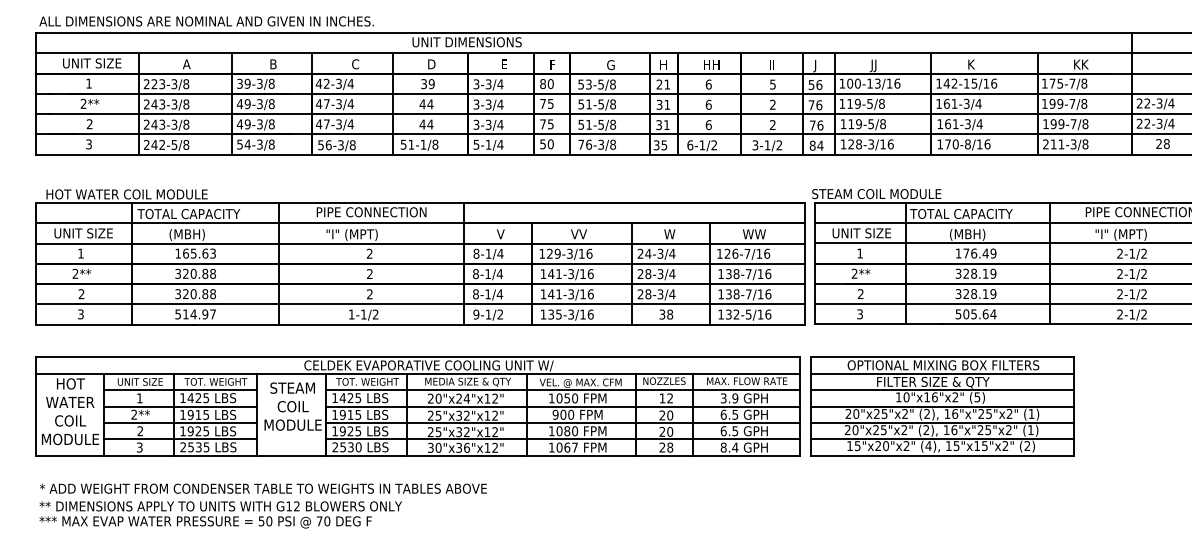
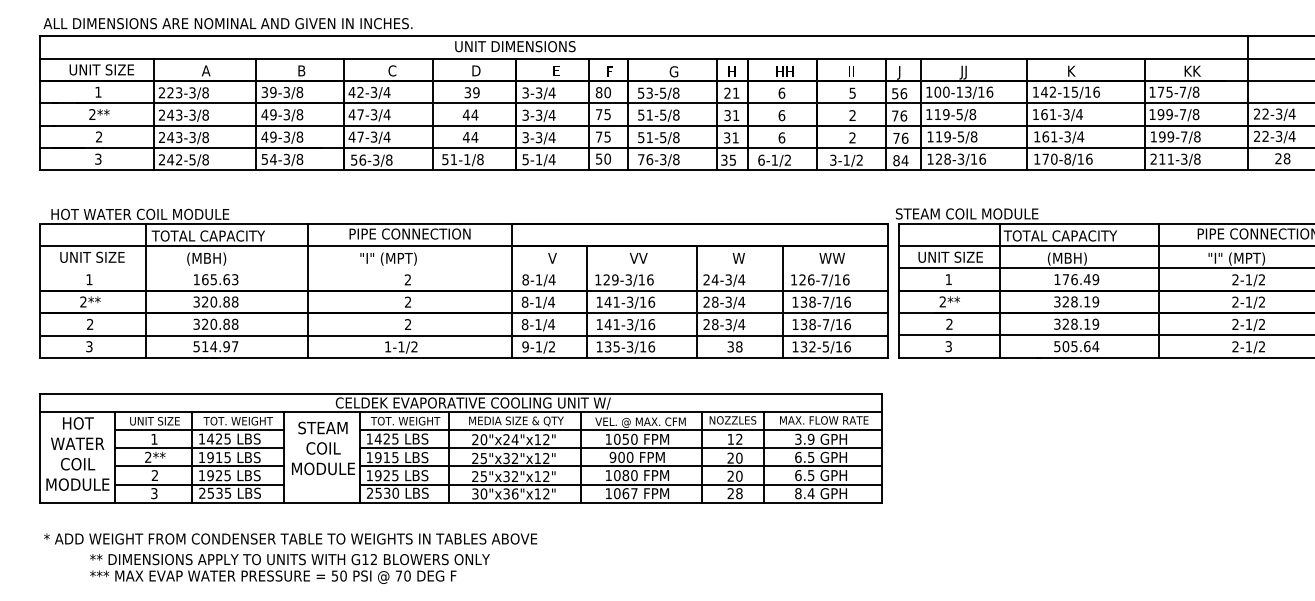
line: (420, 243) -> (463, 268), removed
part: (942, 406) -> (1039, 448), removed
text: (220, 514) -> (289, 568), moved

